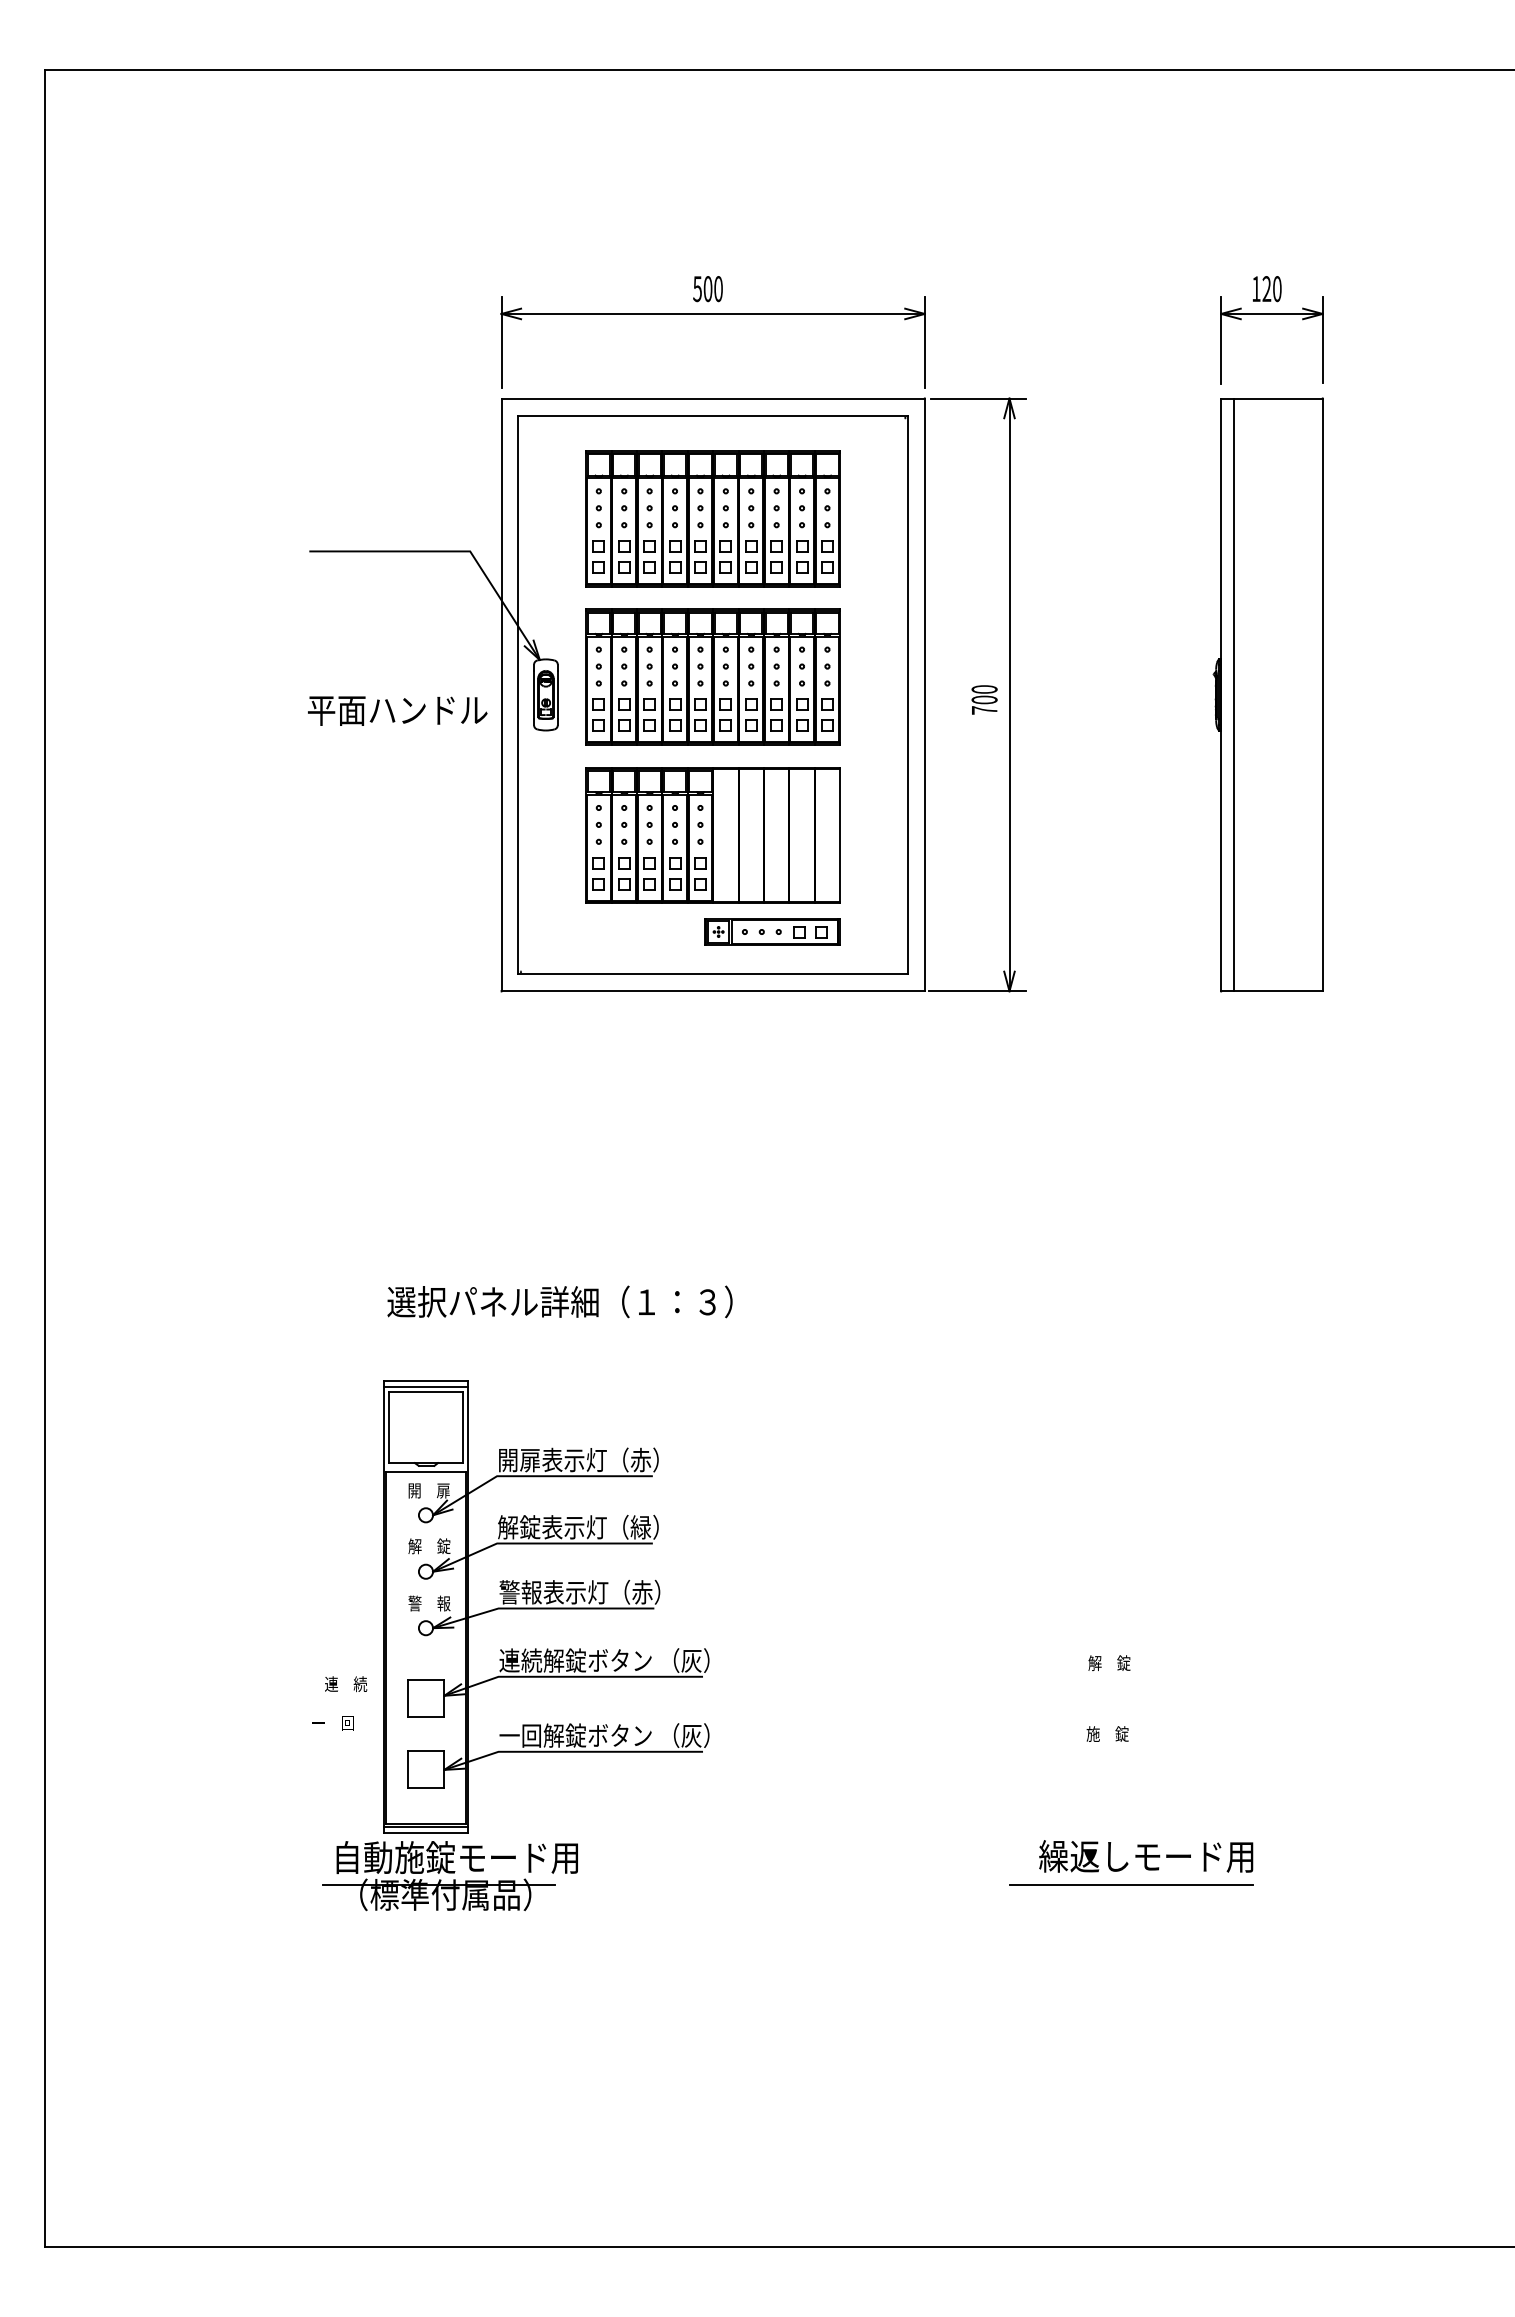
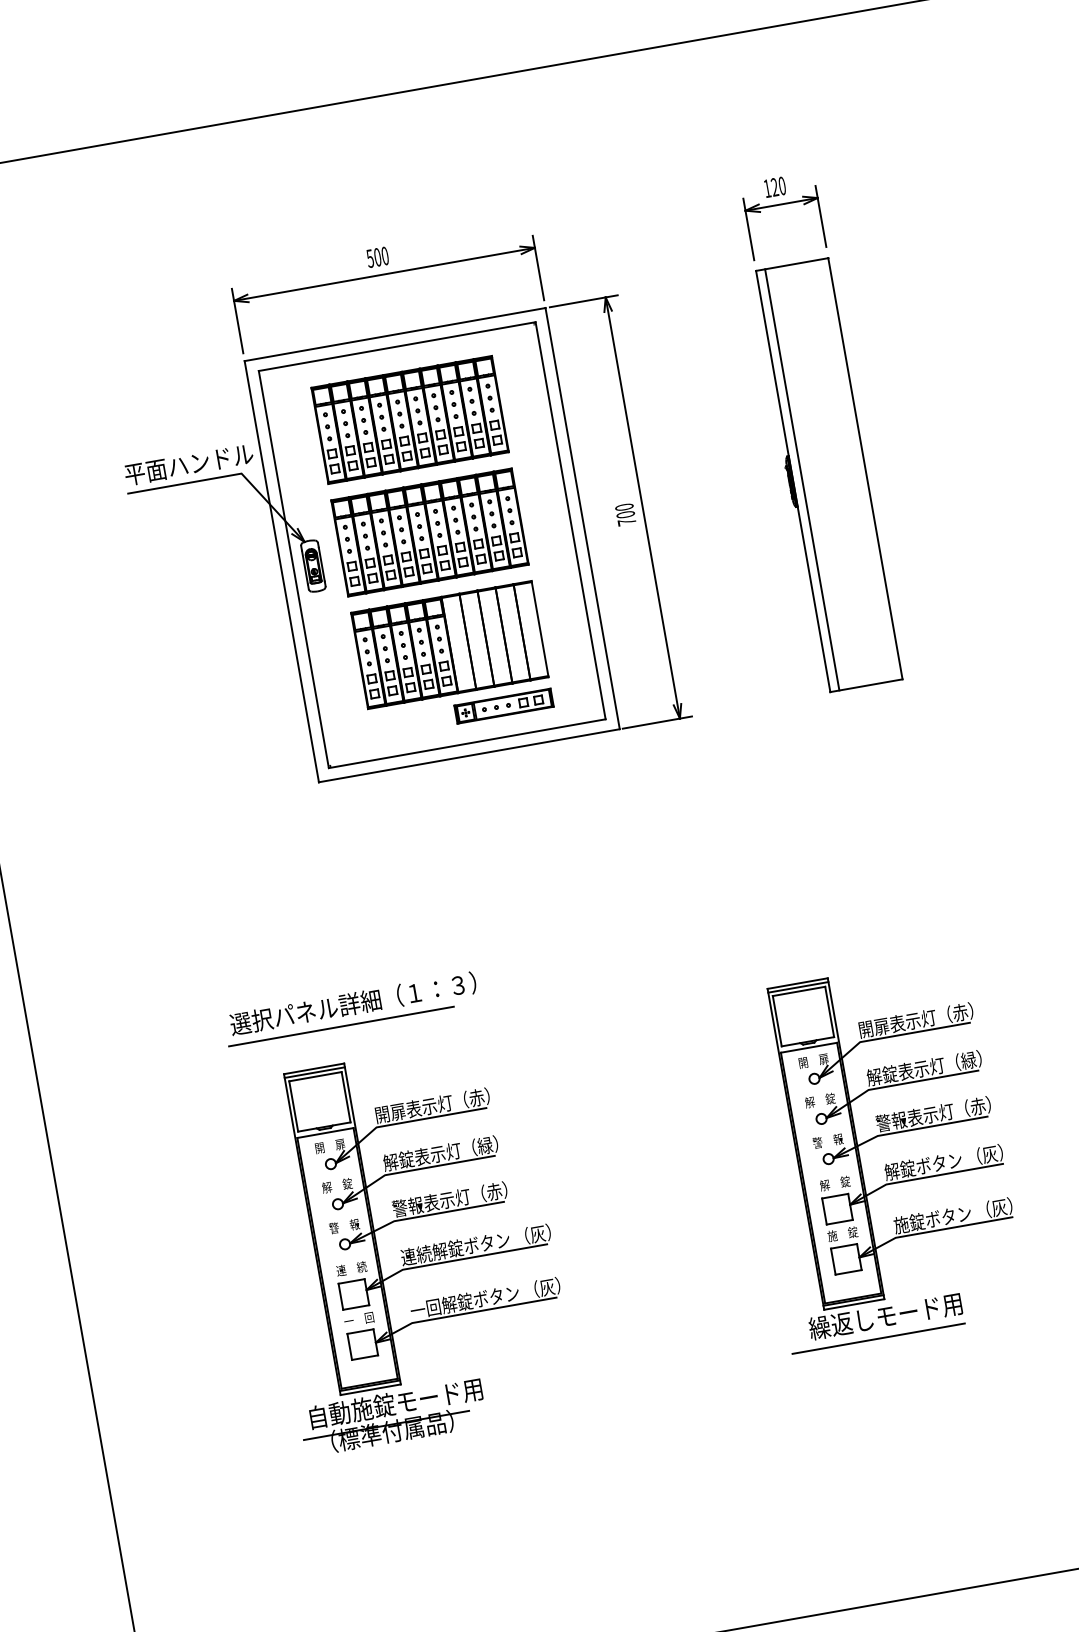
text: (397, 710) -> (188, 464), moved
text: (559, 1301) -> (352, 1003), moved
line: (473, 1330) -> (341, 1026), added
part: (1204, 1606) -> (895, 1131), added
text: (346, 1684) -> (352, 1268), moved
text: (332, 1723) -> (358, 1319), moved

